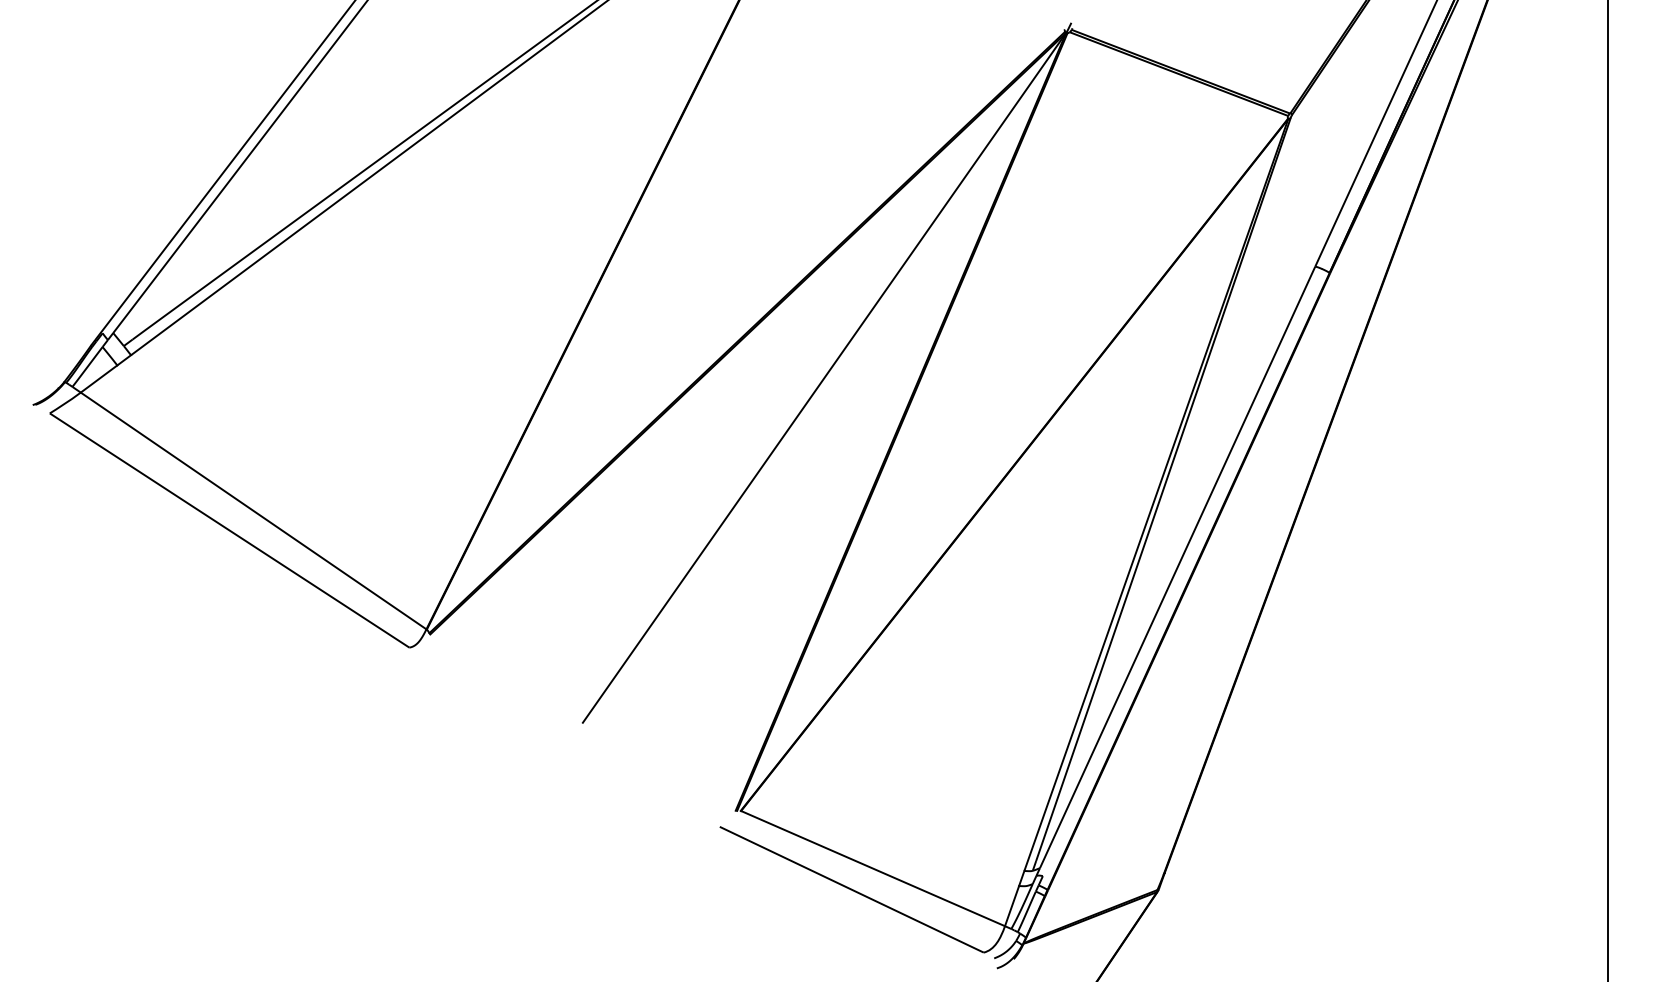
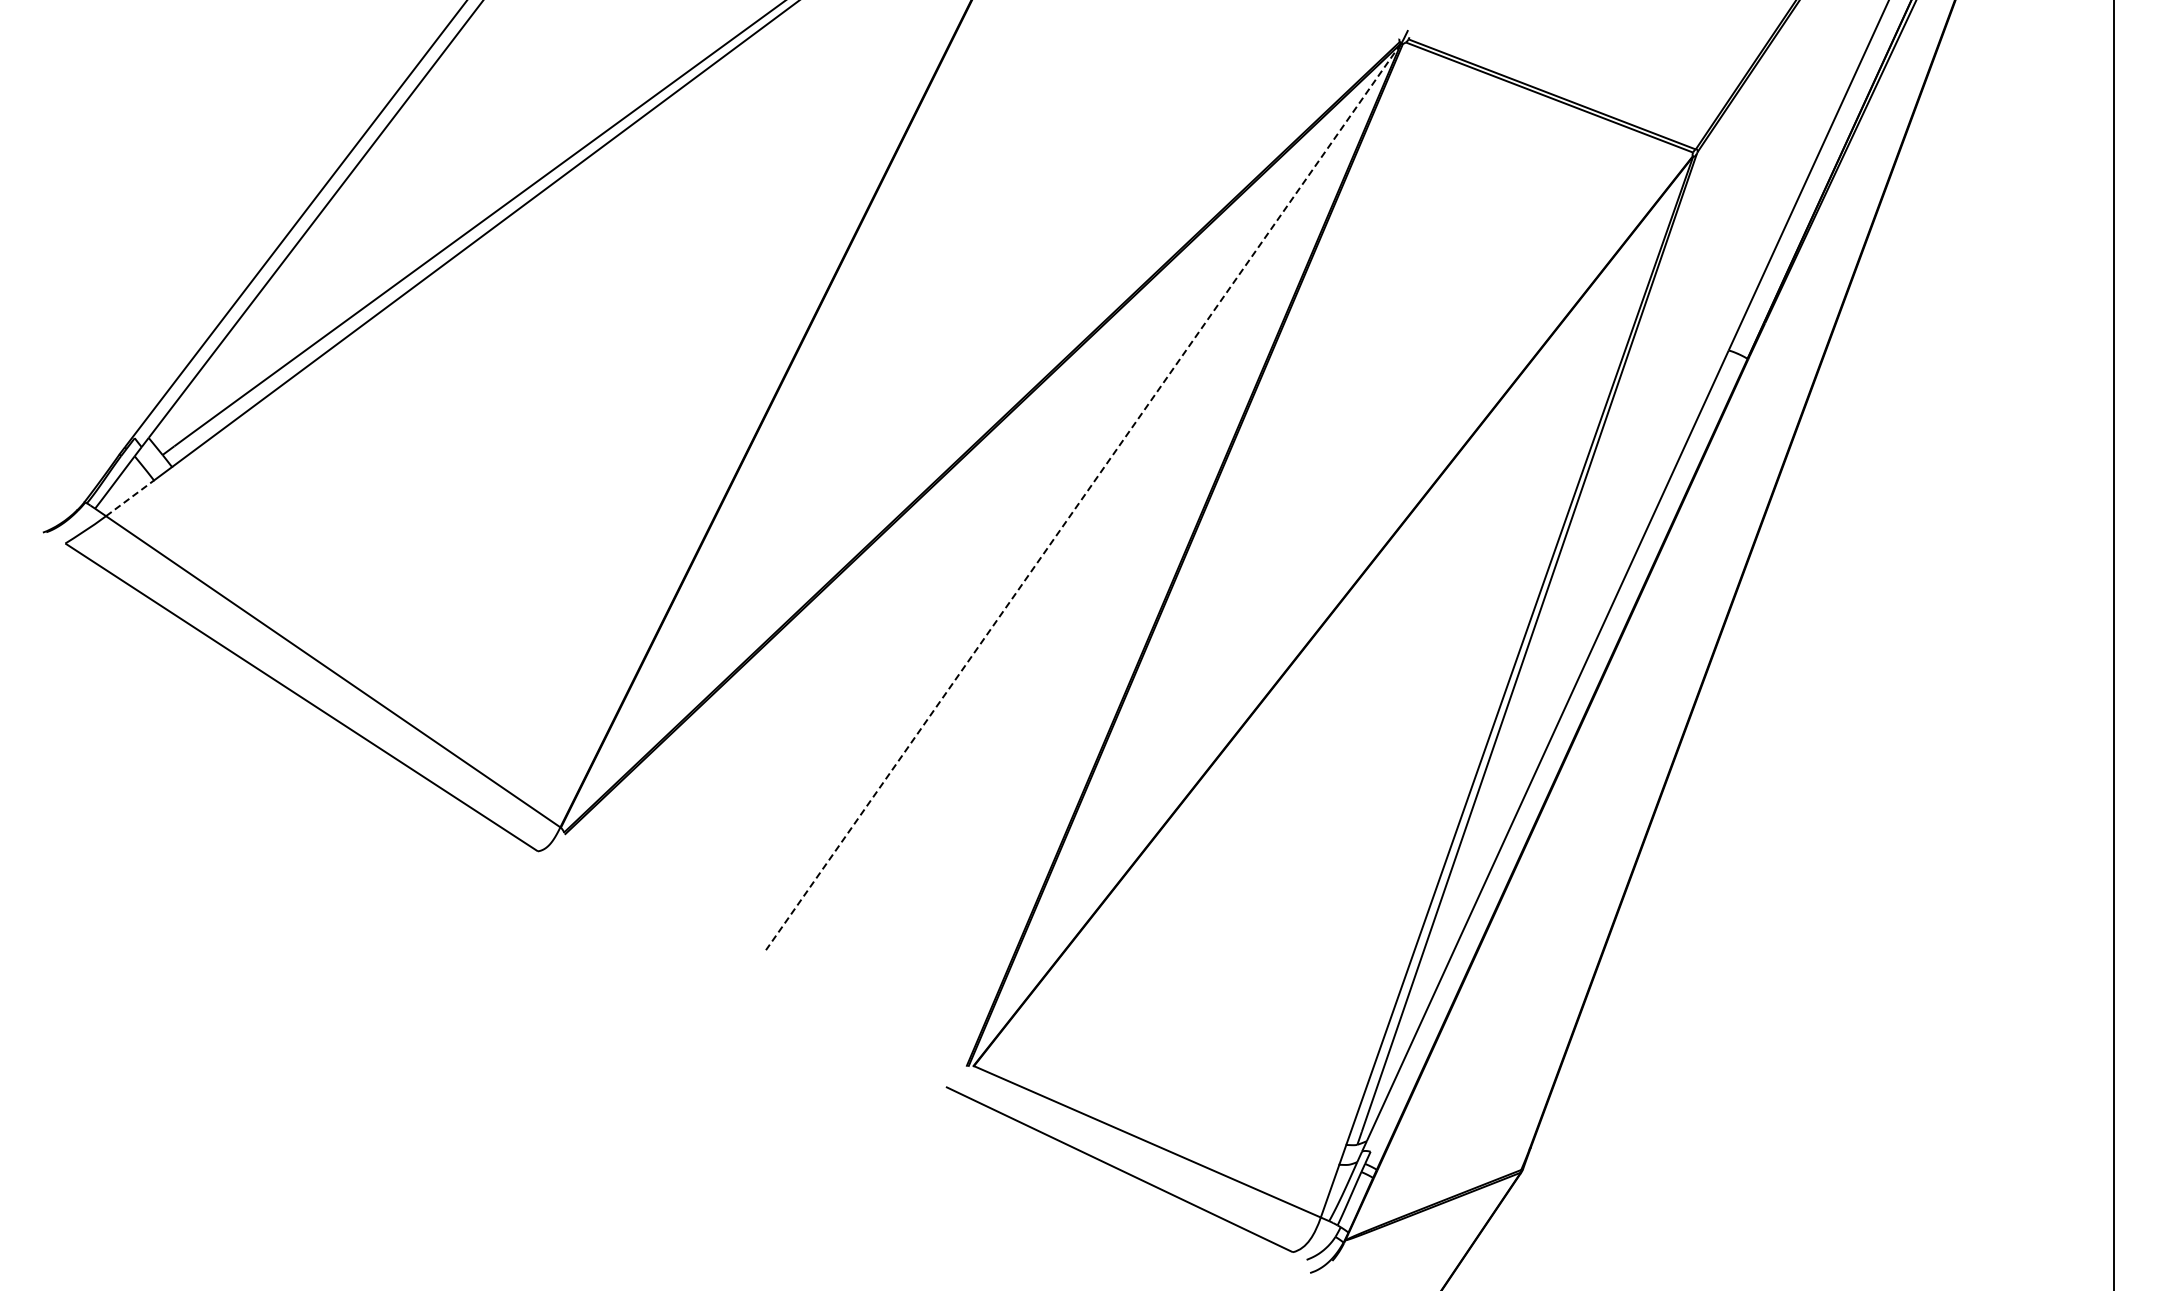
line: (824, 378) -> (1083, 497), solid -> dashed
line: (99, 379) -> (130, 498), solid -> dashed

